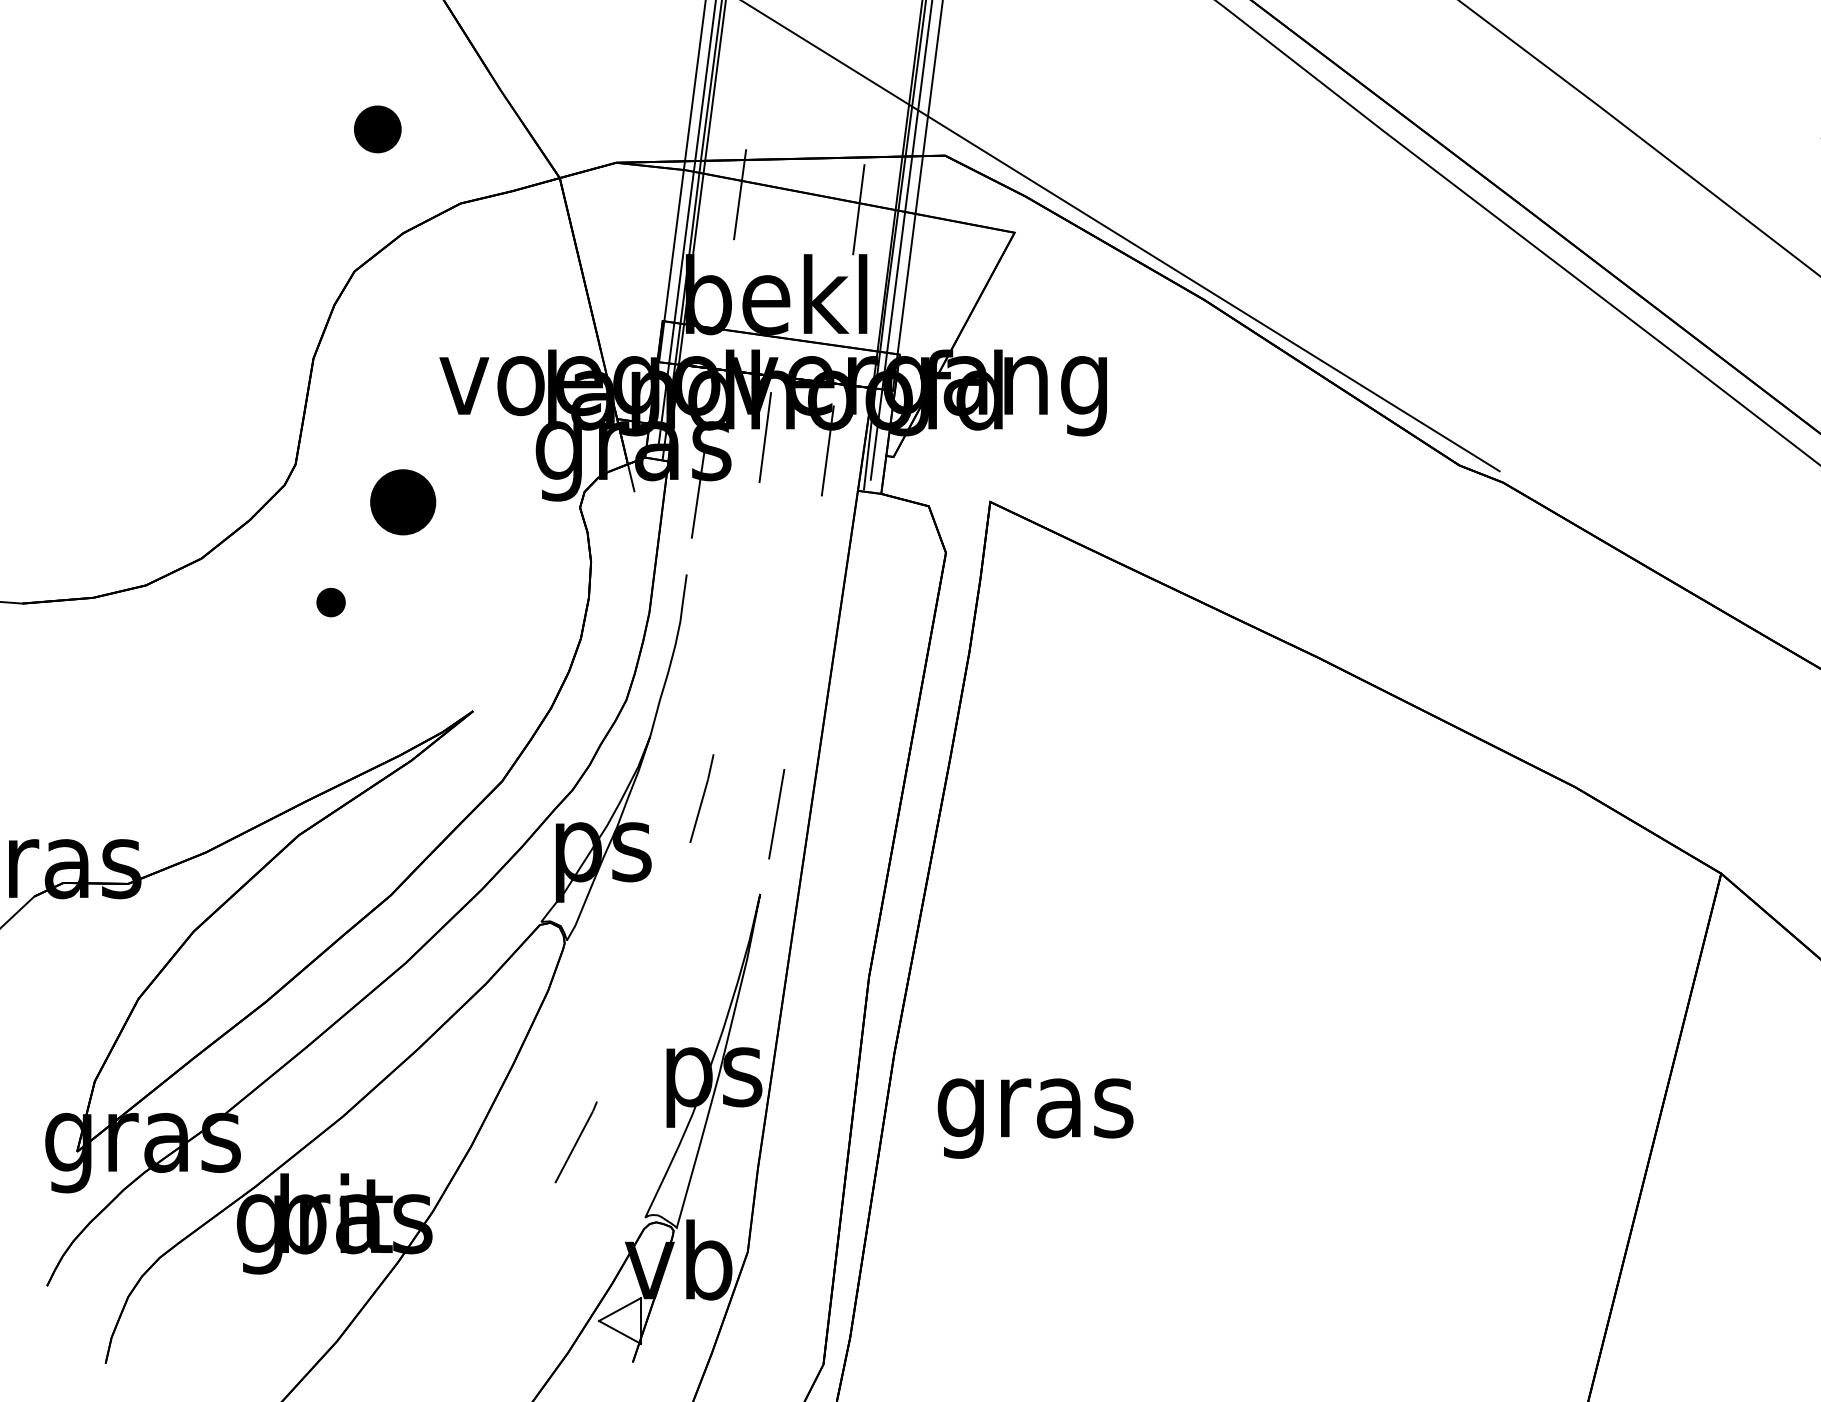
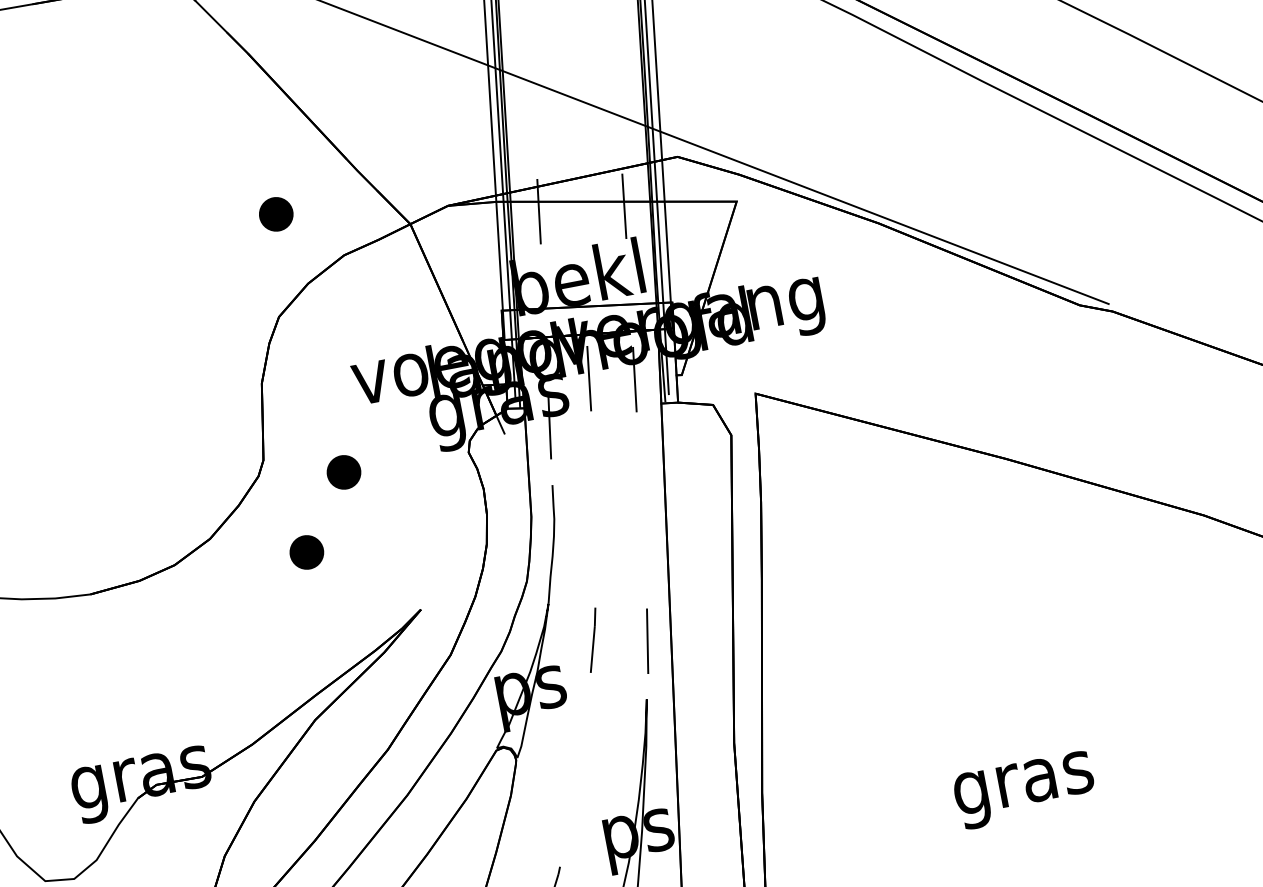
part: (403, 501) -> (344, 471), size x0.71
part: (330, 602) -> (306, 552), size x1.67
text: (1035, 1118) -> (1024, 790), moved

